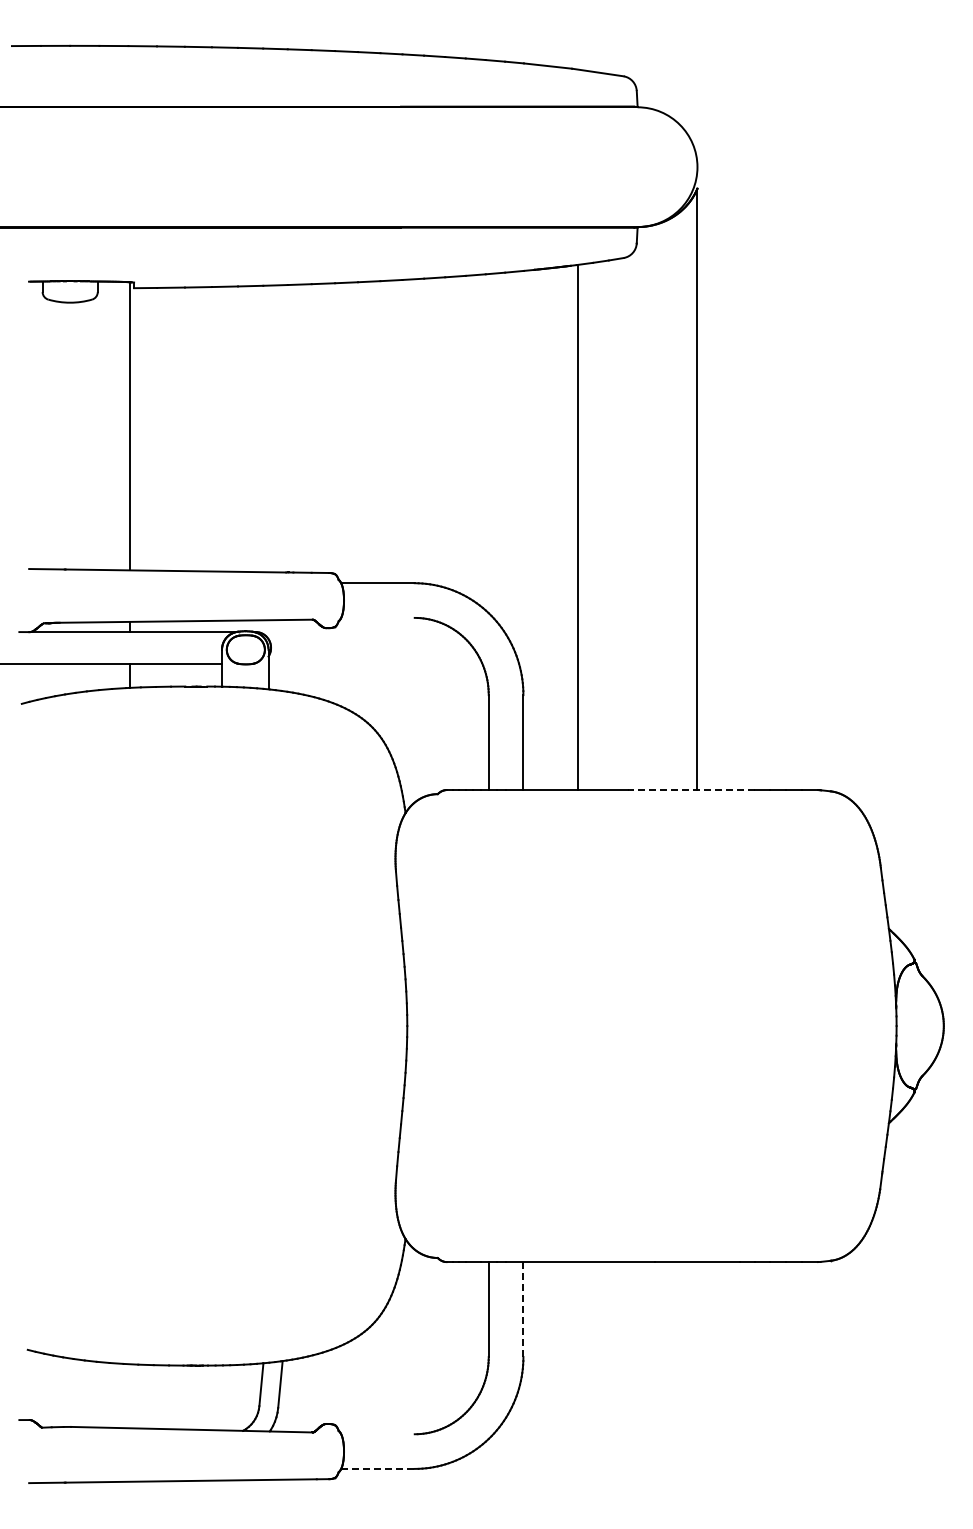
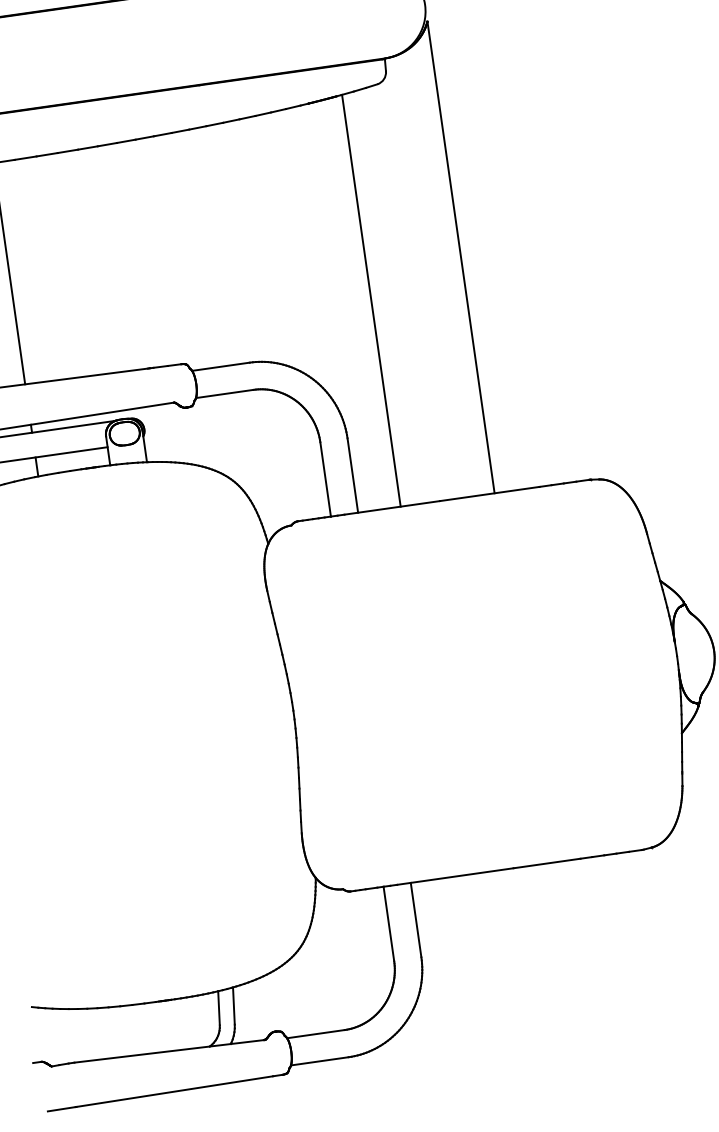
line: (377, 617) -> (224, 393), added
line: (691, 790) -> (489, 494), dashed -> solid
line: (523, 1309) -> (416, 920), dashed -> solid
line: (377, 1434) -> (315, 1034), added
line: (377, 1468) -> (319, 1061), dashed -> solid

